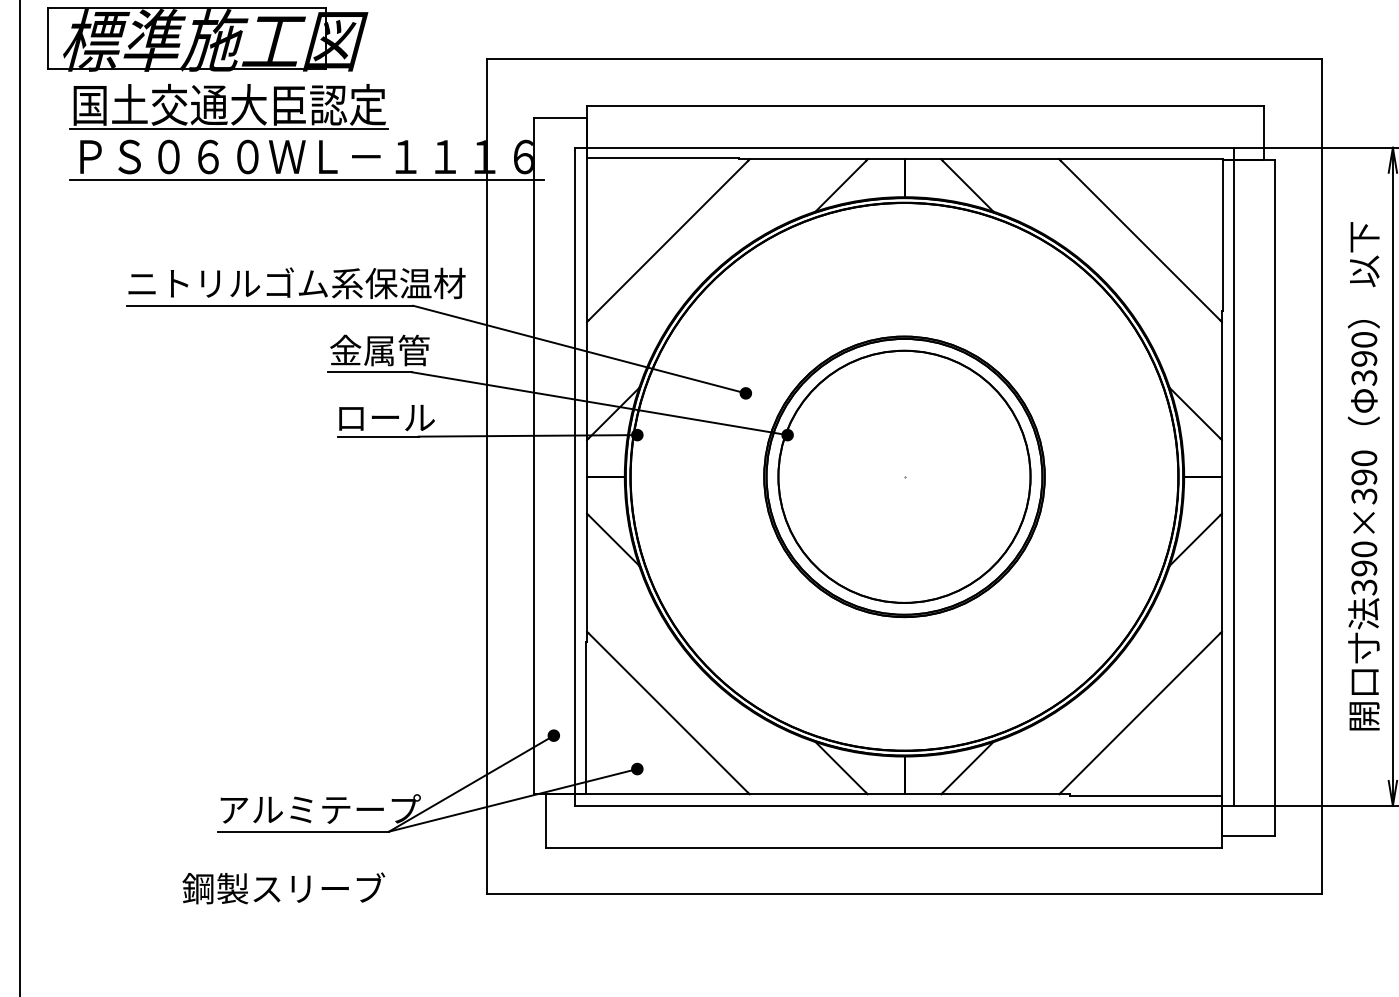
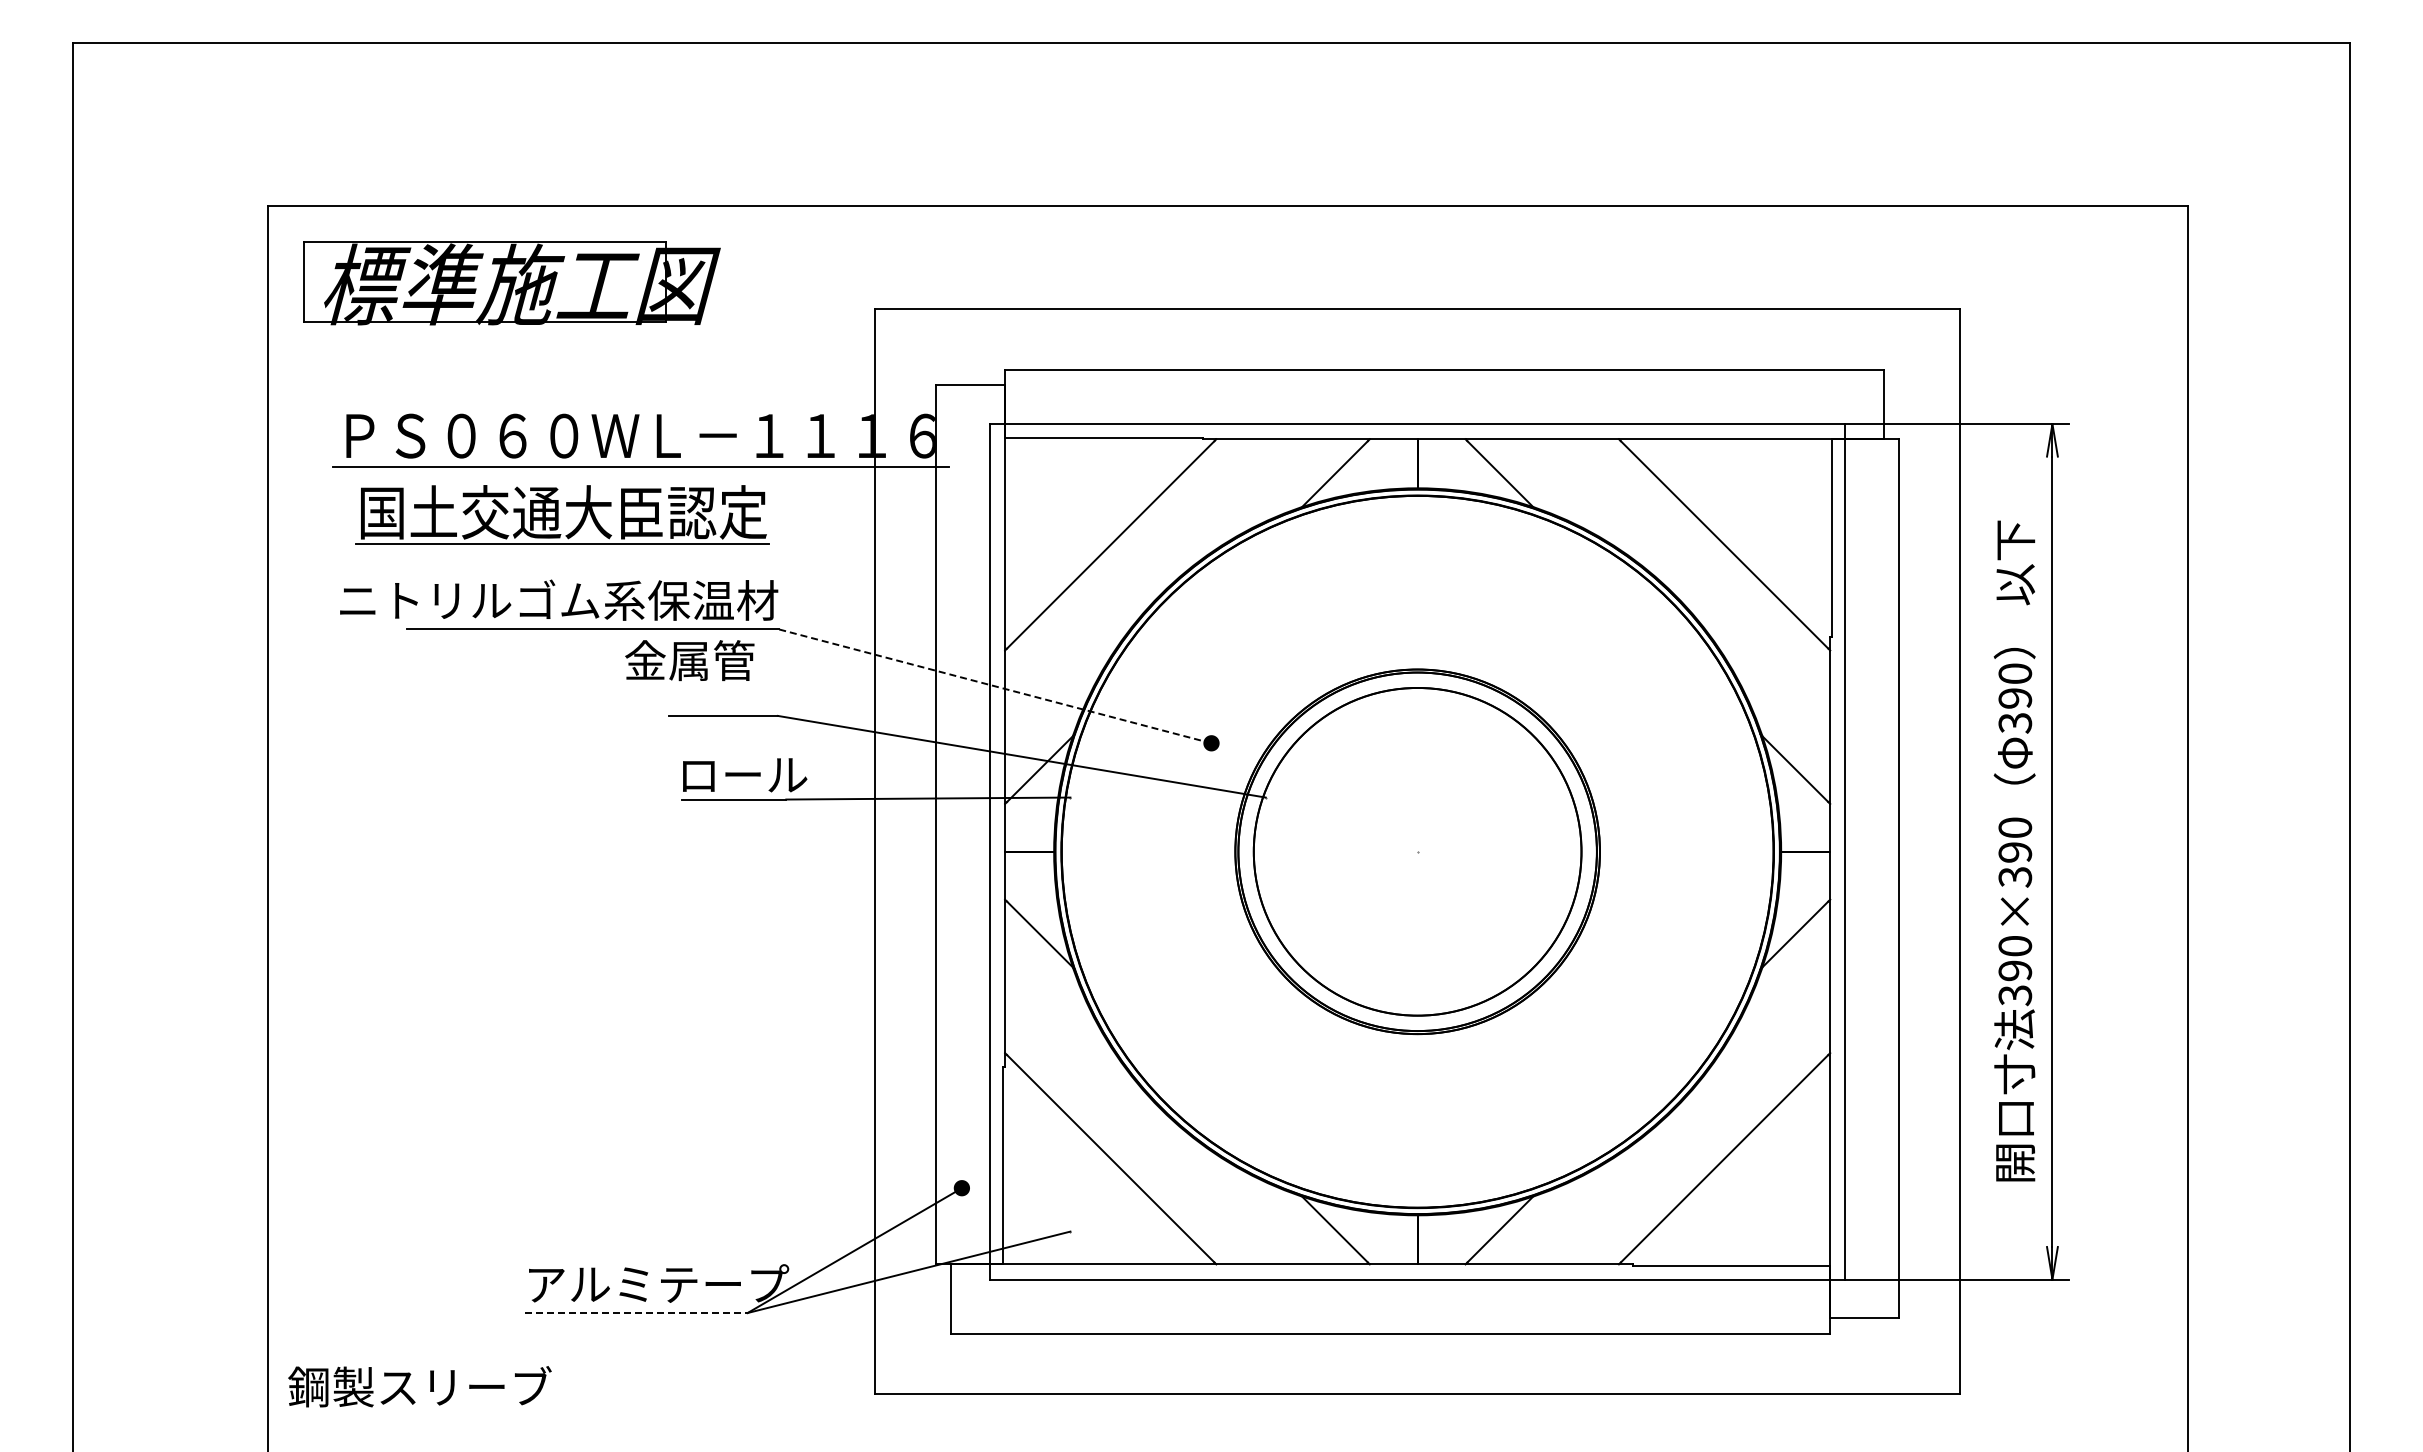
part: (228, 106) -> (562, 514), moved
text: (297, 282) -> (559, 599), moved
line: (579, 349) -> (995, 686), solid -> dashed
text: (379, 350) -> (689, 660), moved
fill: (637, 435) -> (1070, 797), removed
fill: (787, 435) -> (1265, 797), removed
fill: (637, 768) -> (1070, 1231), removed
line: (303, 832) -> (636, 1313), solid -> dashed
text: (283, 888) -> (419, 1386), moved

